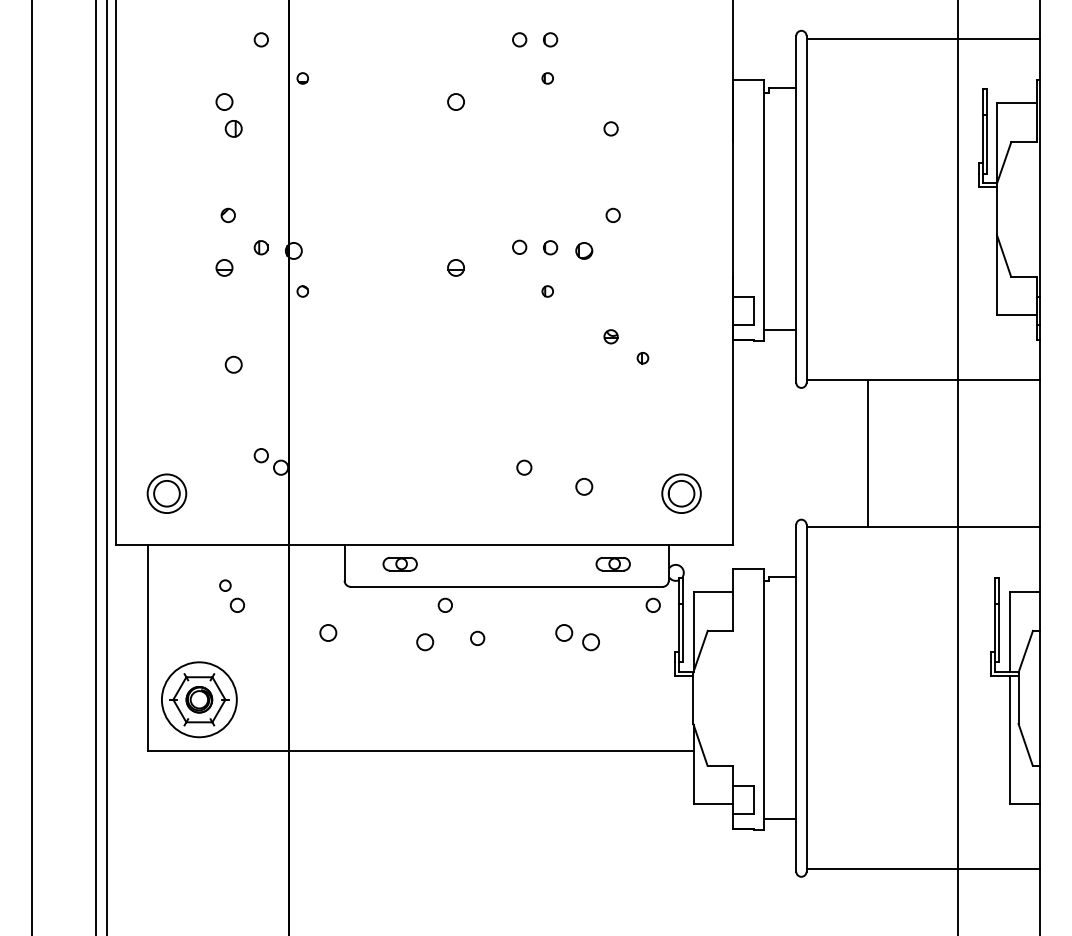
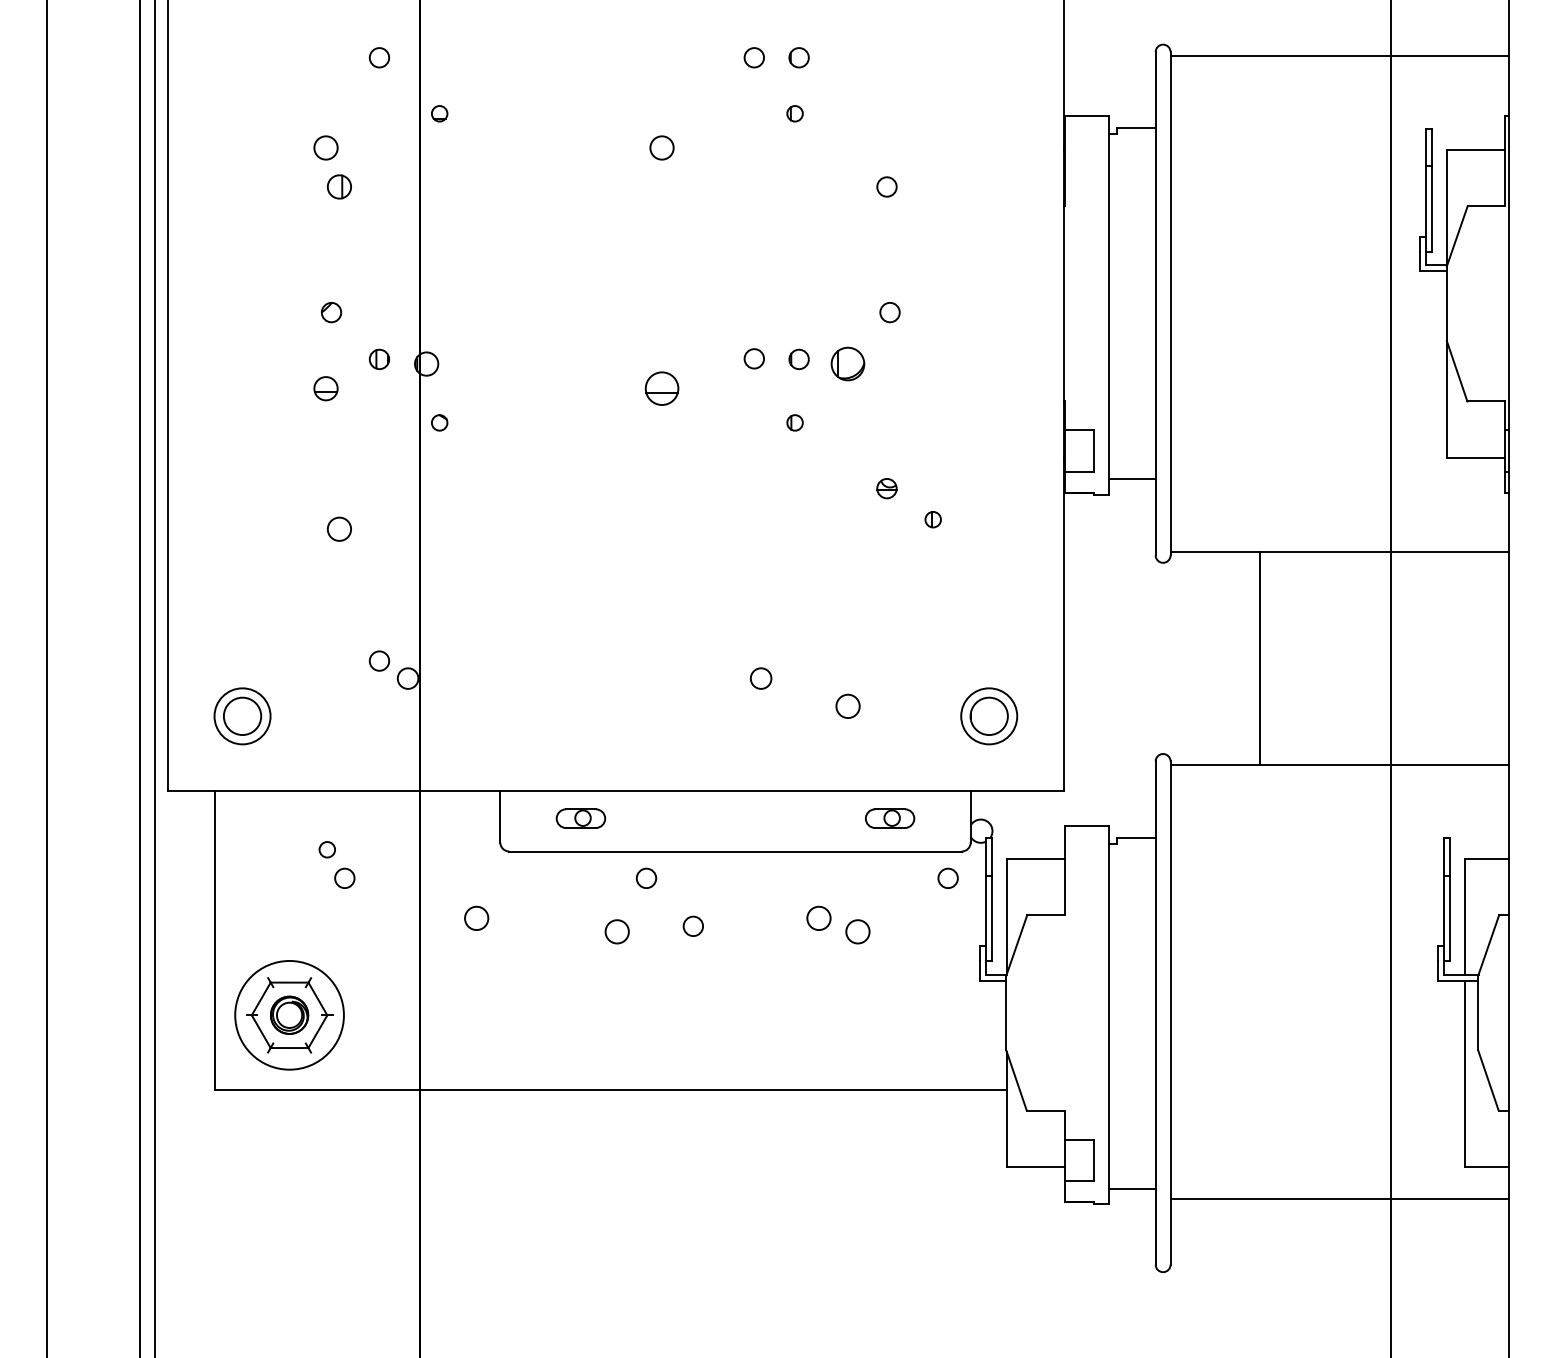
circle: (584, 250) -> (848, 363), size x1.4
part: (455, 267) -> (661, 388), size x1.4
line: (922, 869) -> (1338, 1199), moved

